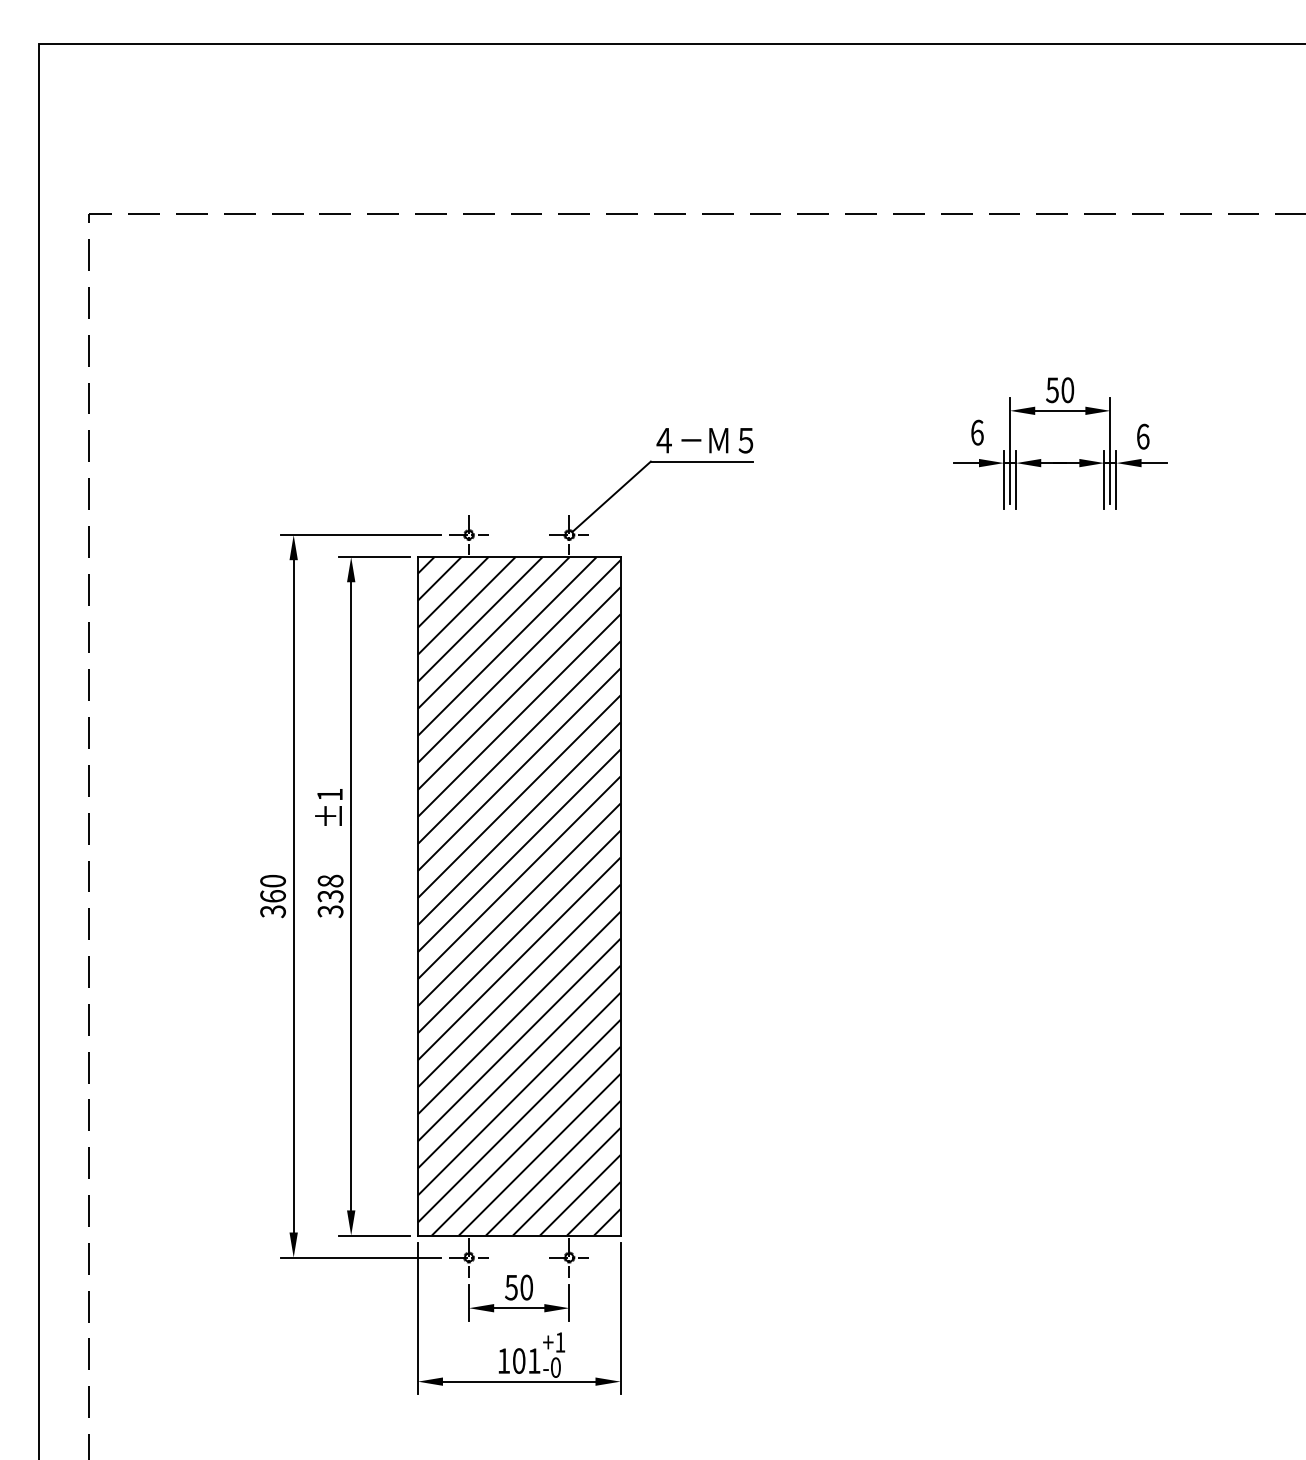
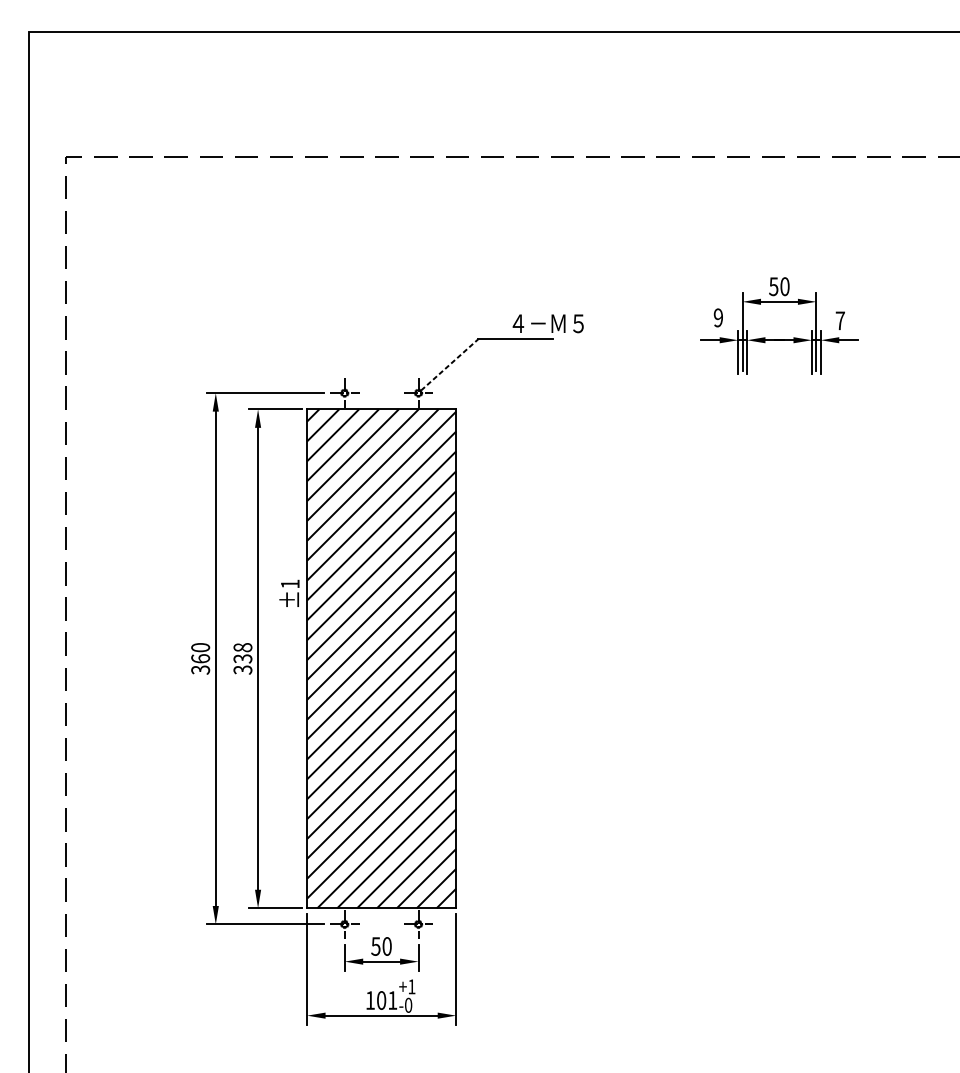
text: (977, 432) -> (718, 317), 6 -> 9
text: (1143, 436) -> (840, 320), 6 -> 7
text: (704, 440) -> (548, 323), moved
line: (612, 496) -> (450, 364), solid -> dashed
text: (328, 807) -> (289, 593), moved

